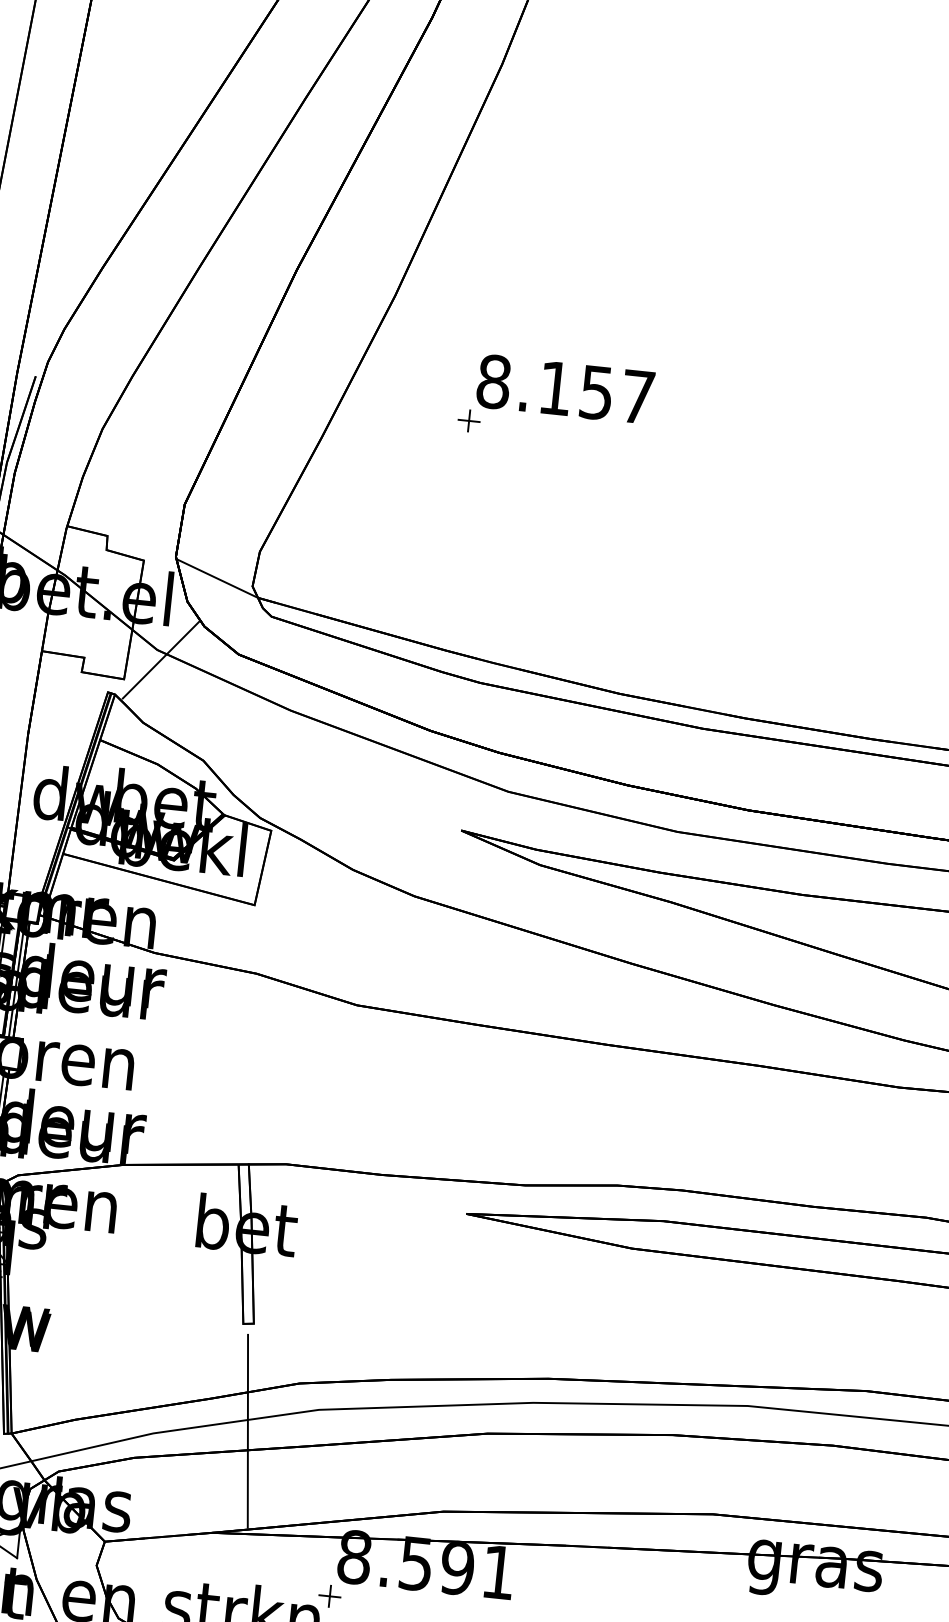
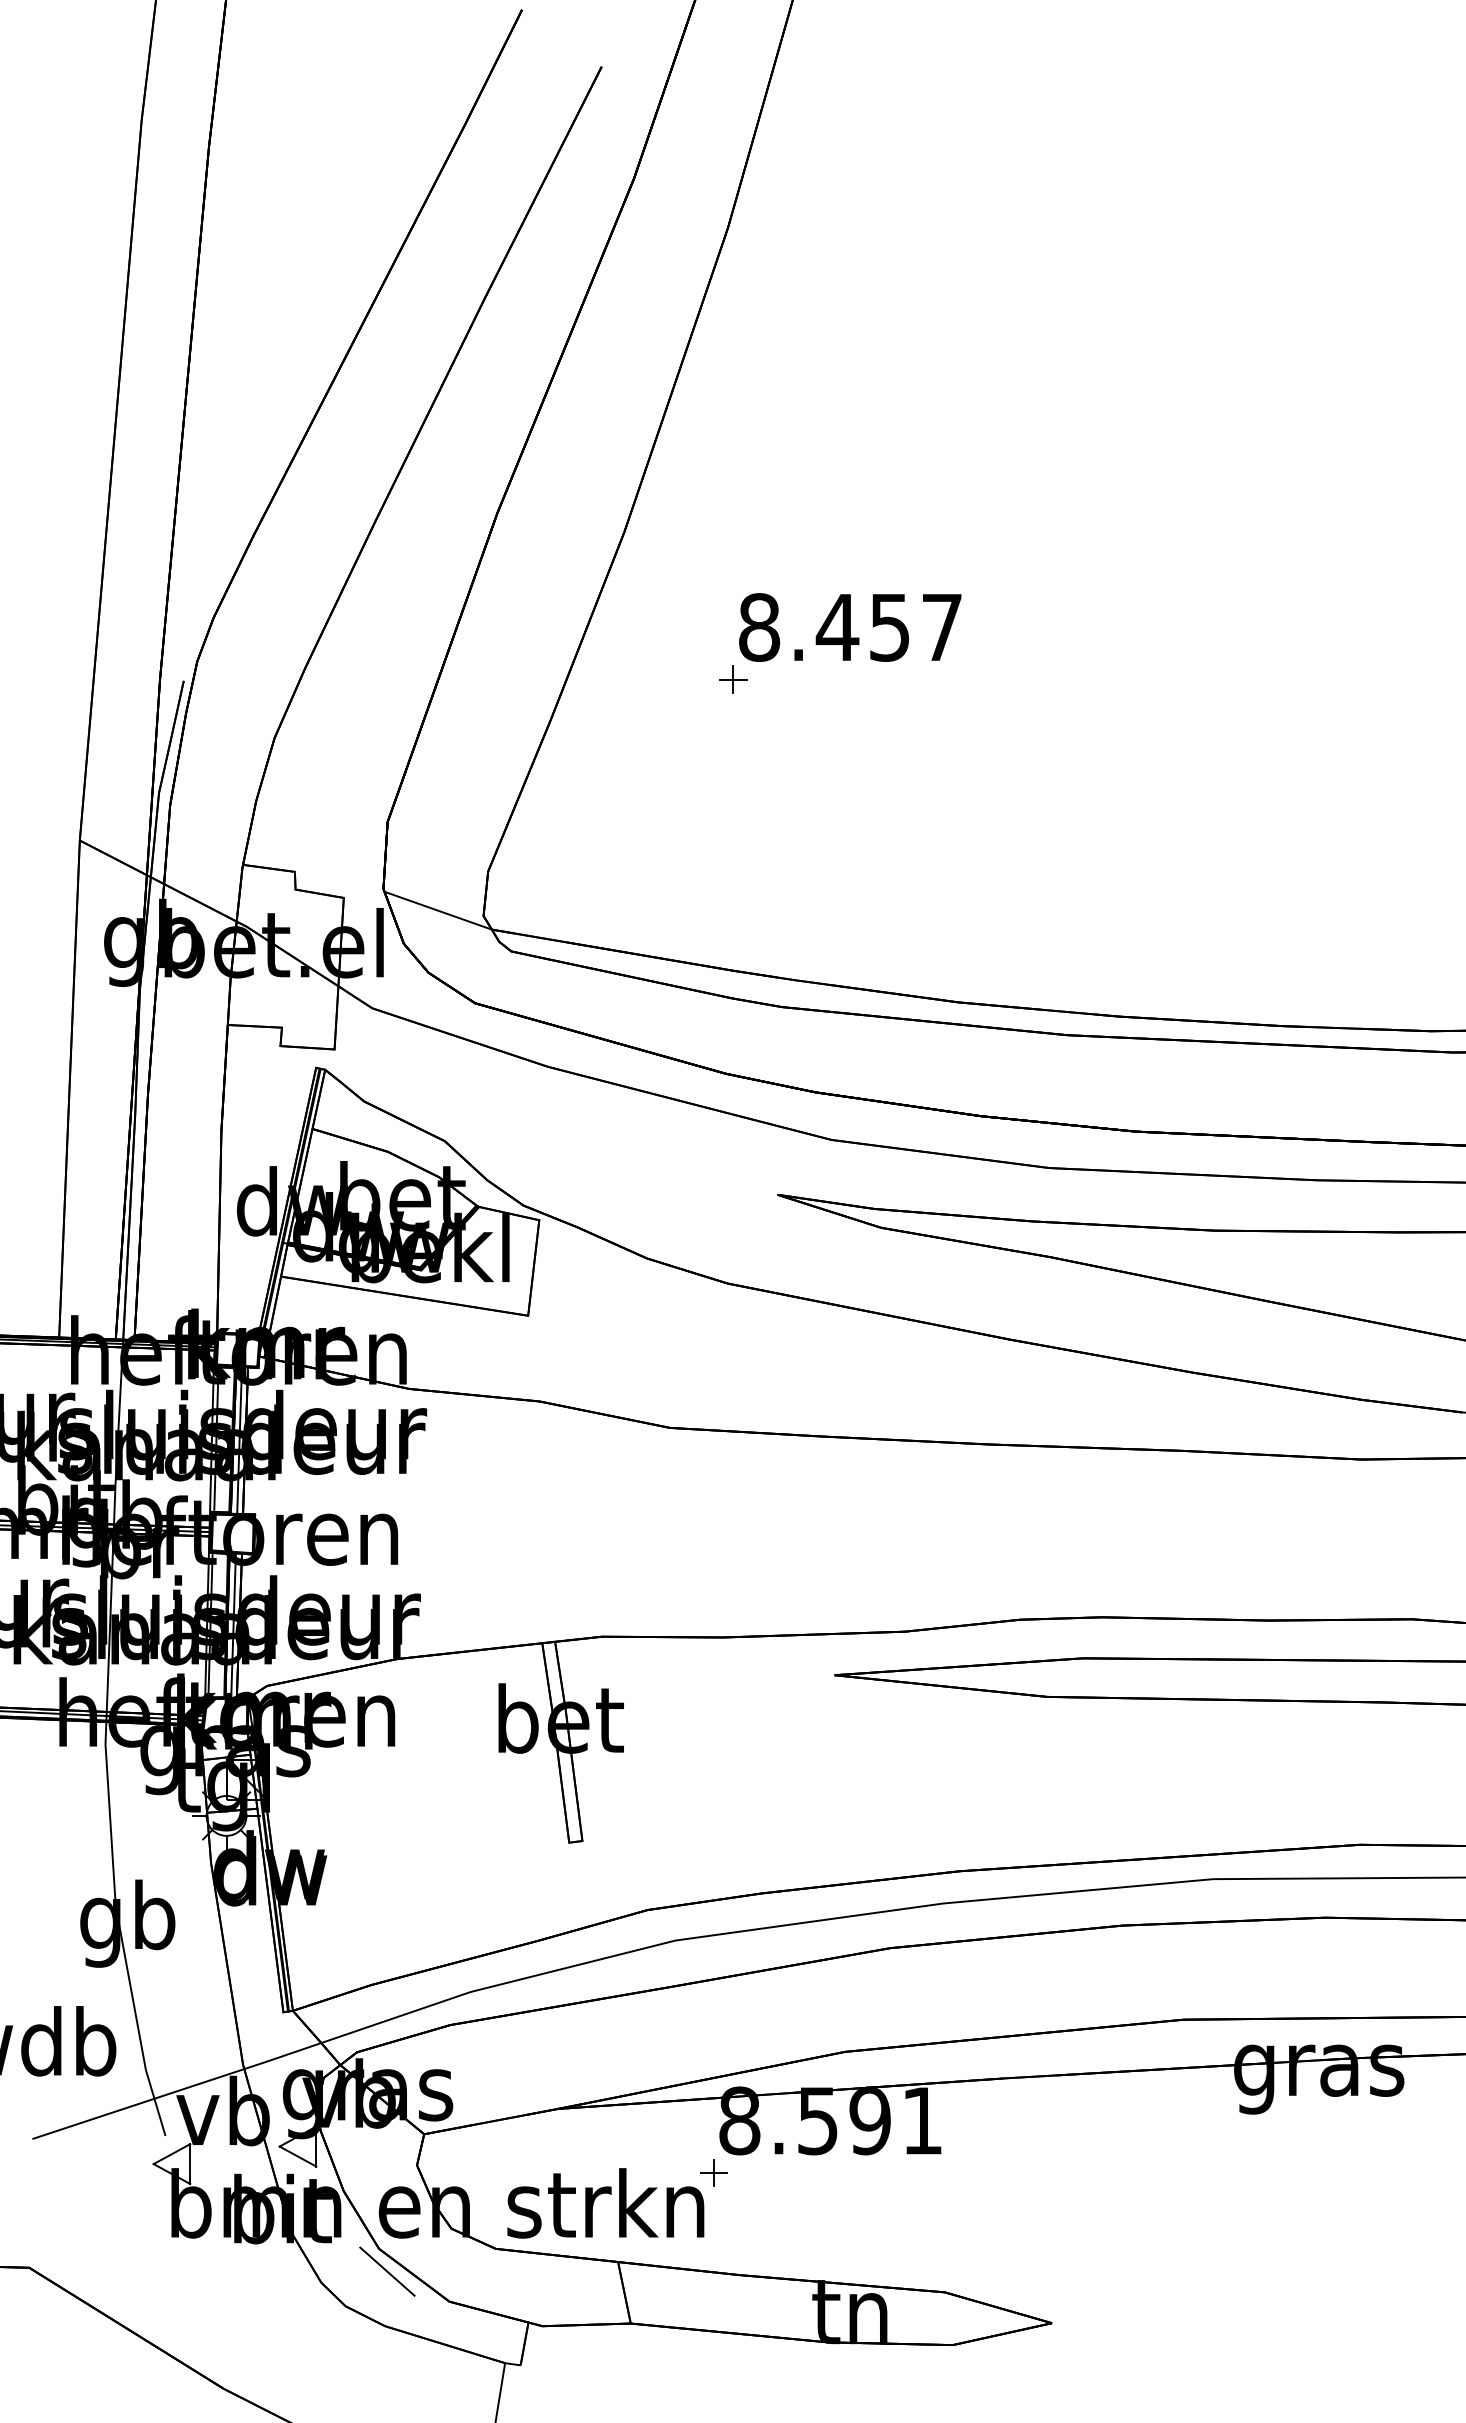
text: (555, 388) -> (837, 627), 8.157 -> 8.457
line: (161, 659) -> (378, 1019), removed
line: (247, 1430) -> (588, 1976), removed

